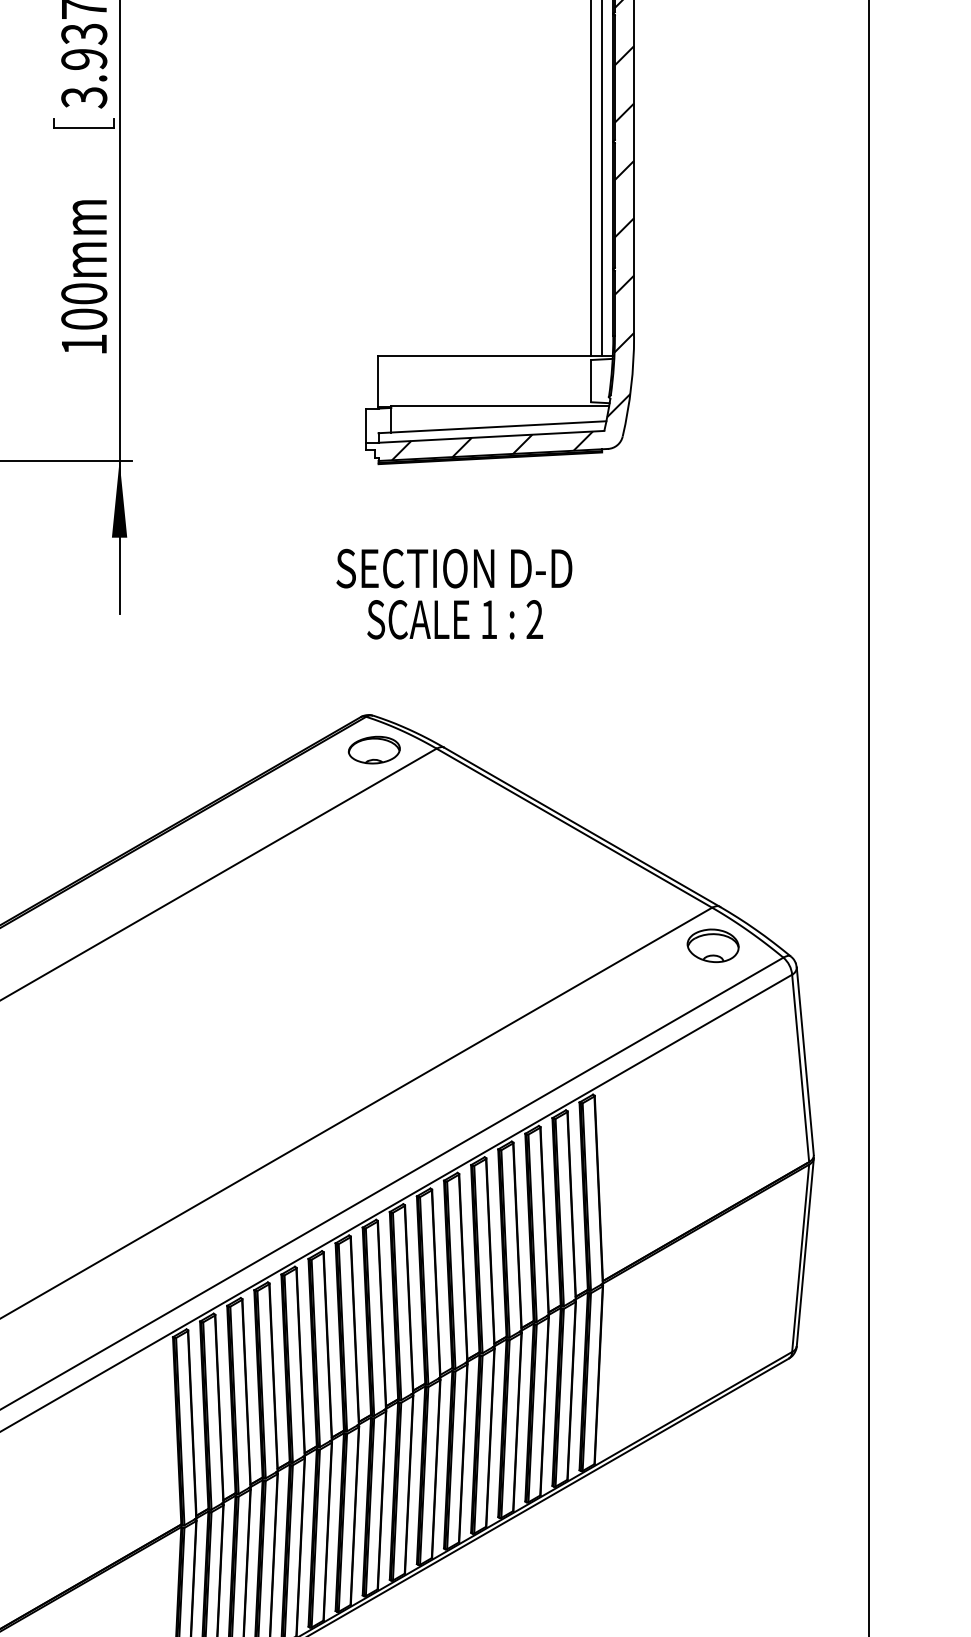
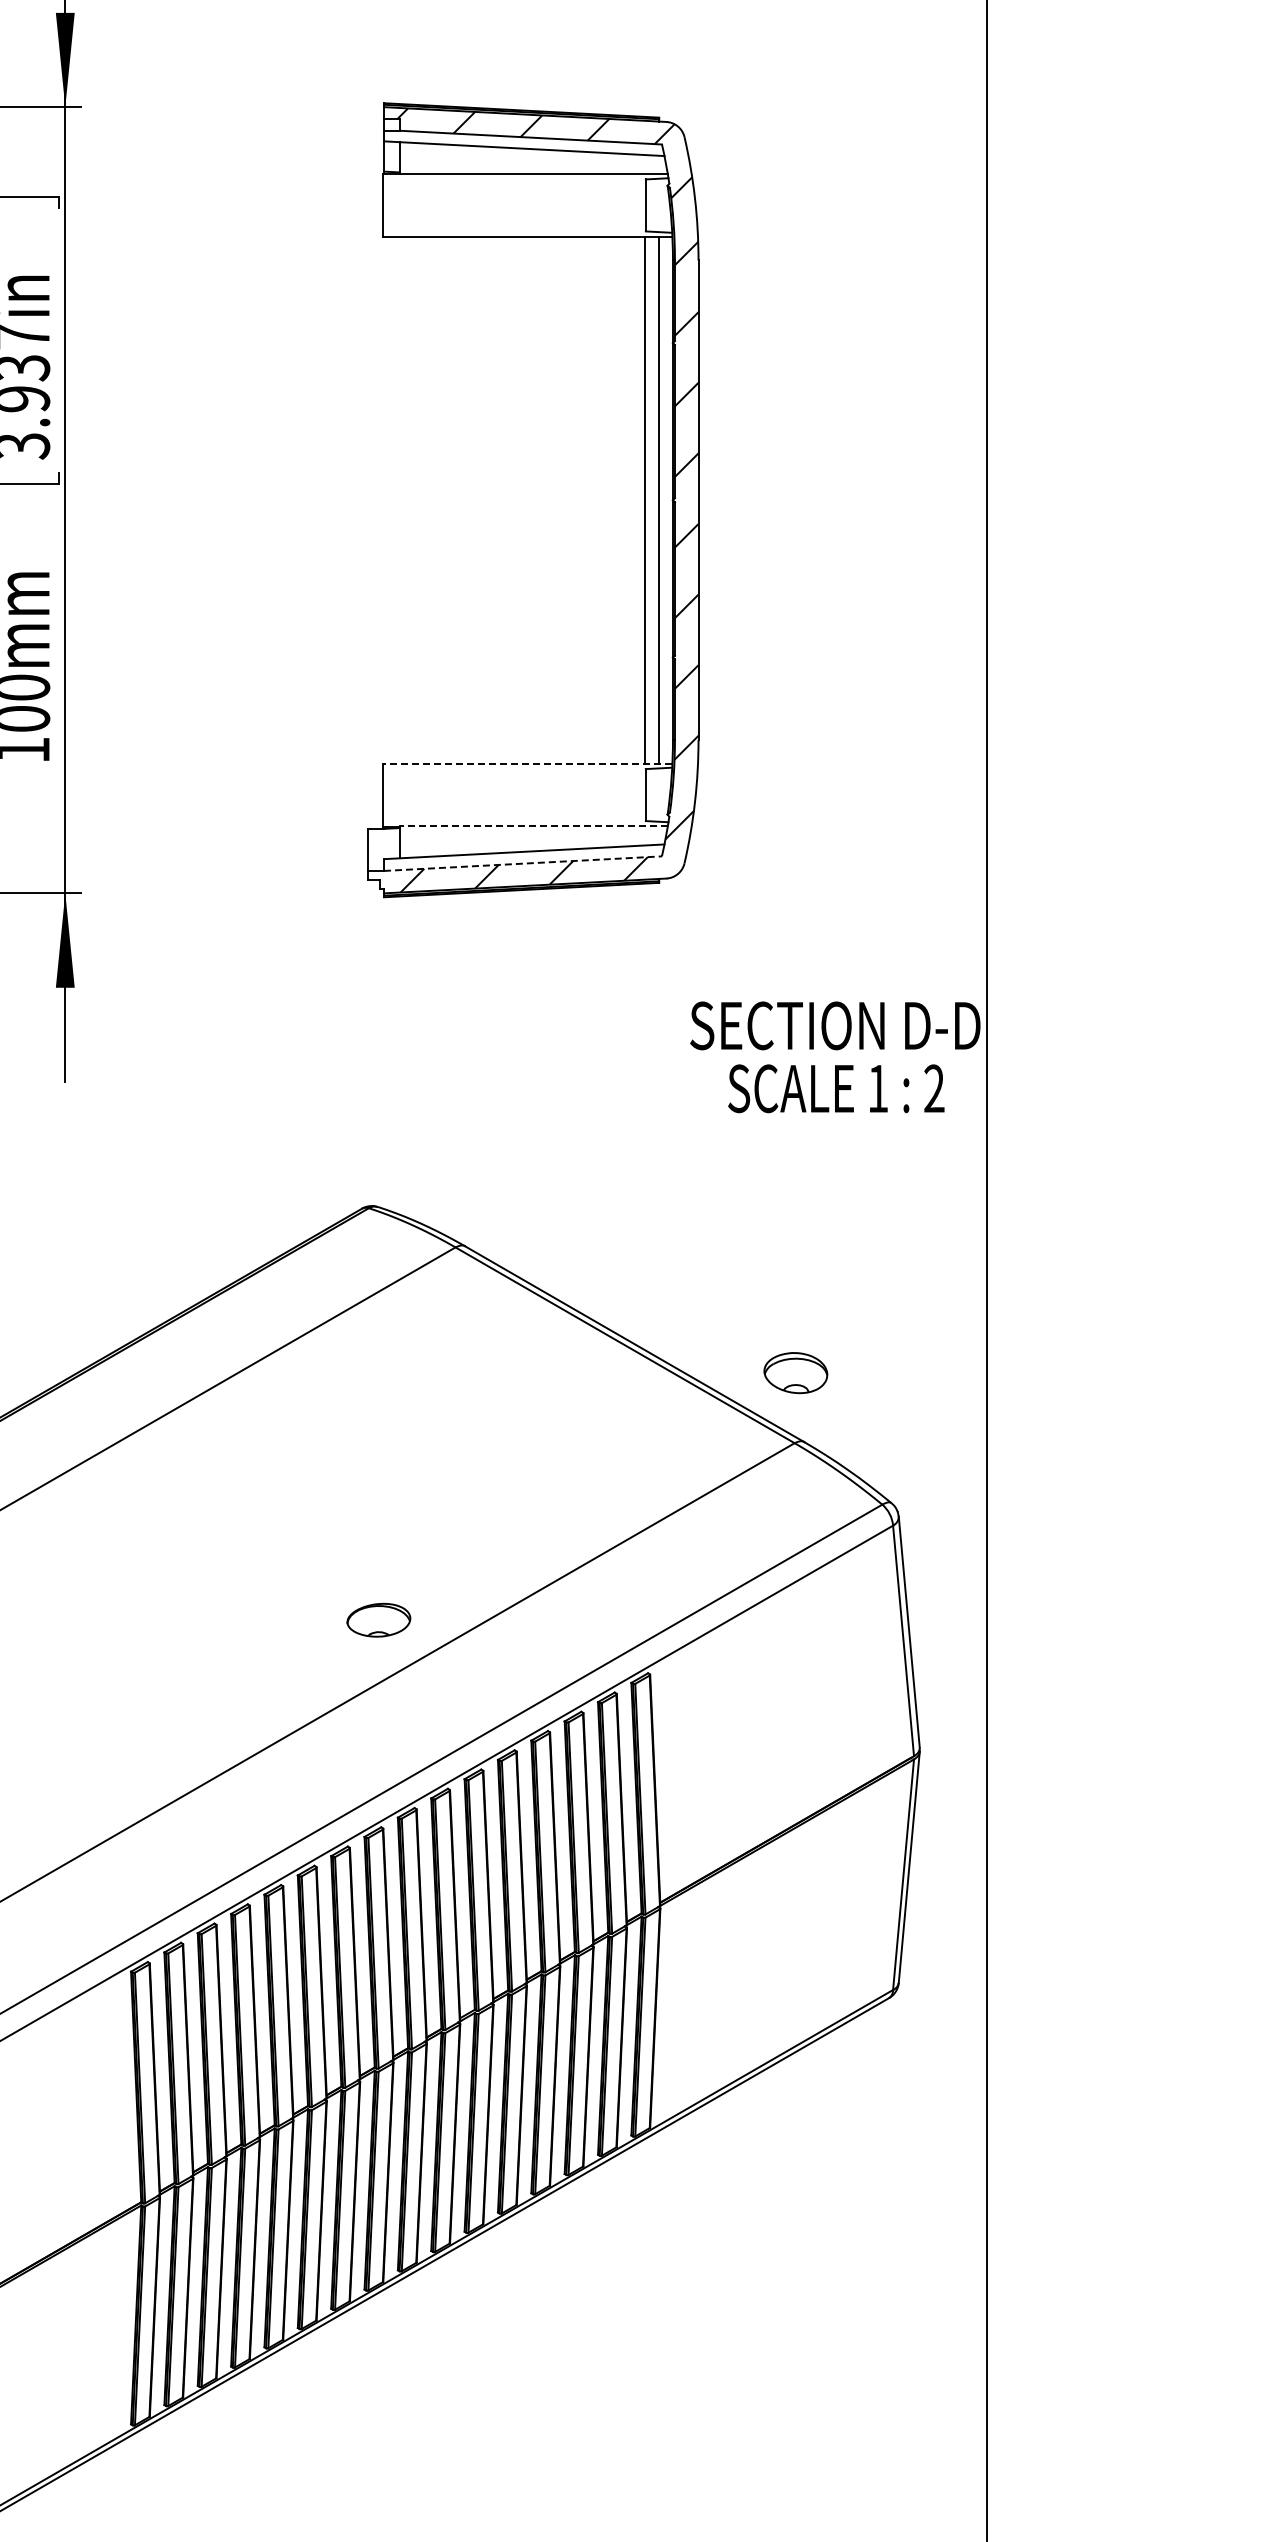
line: (495, 355) -> (527, 763), solid -> dashed
line: (499, 406) -> (533, 826), solid -> dashed
line: (491, 436) -> (523, 863), solid -> dashed
text: (454, 594) -> (835, 1057), moved
part: (374, 749) -> (378, 1619), moved
part: (712, 946) -> (795, 1373), moved

